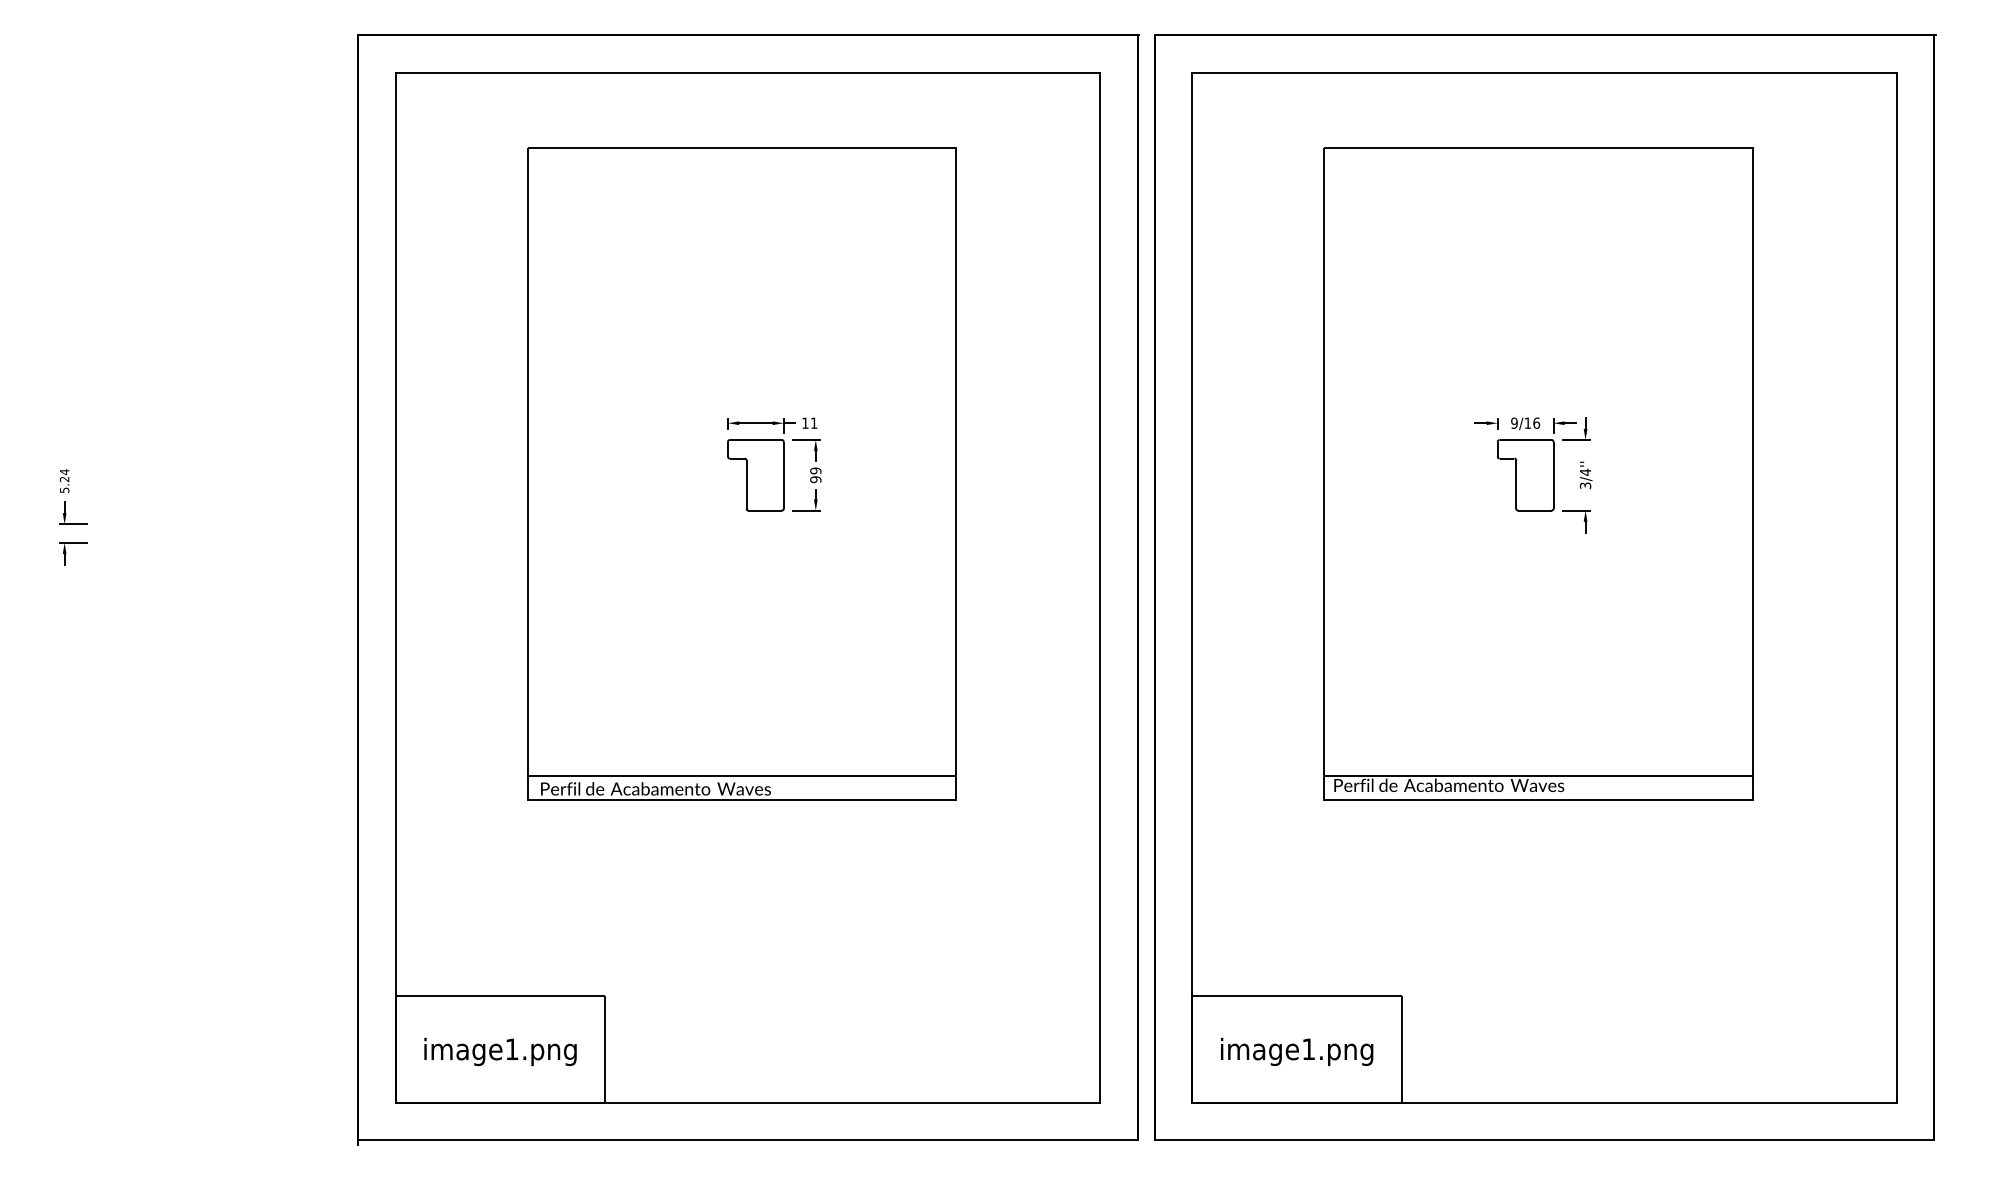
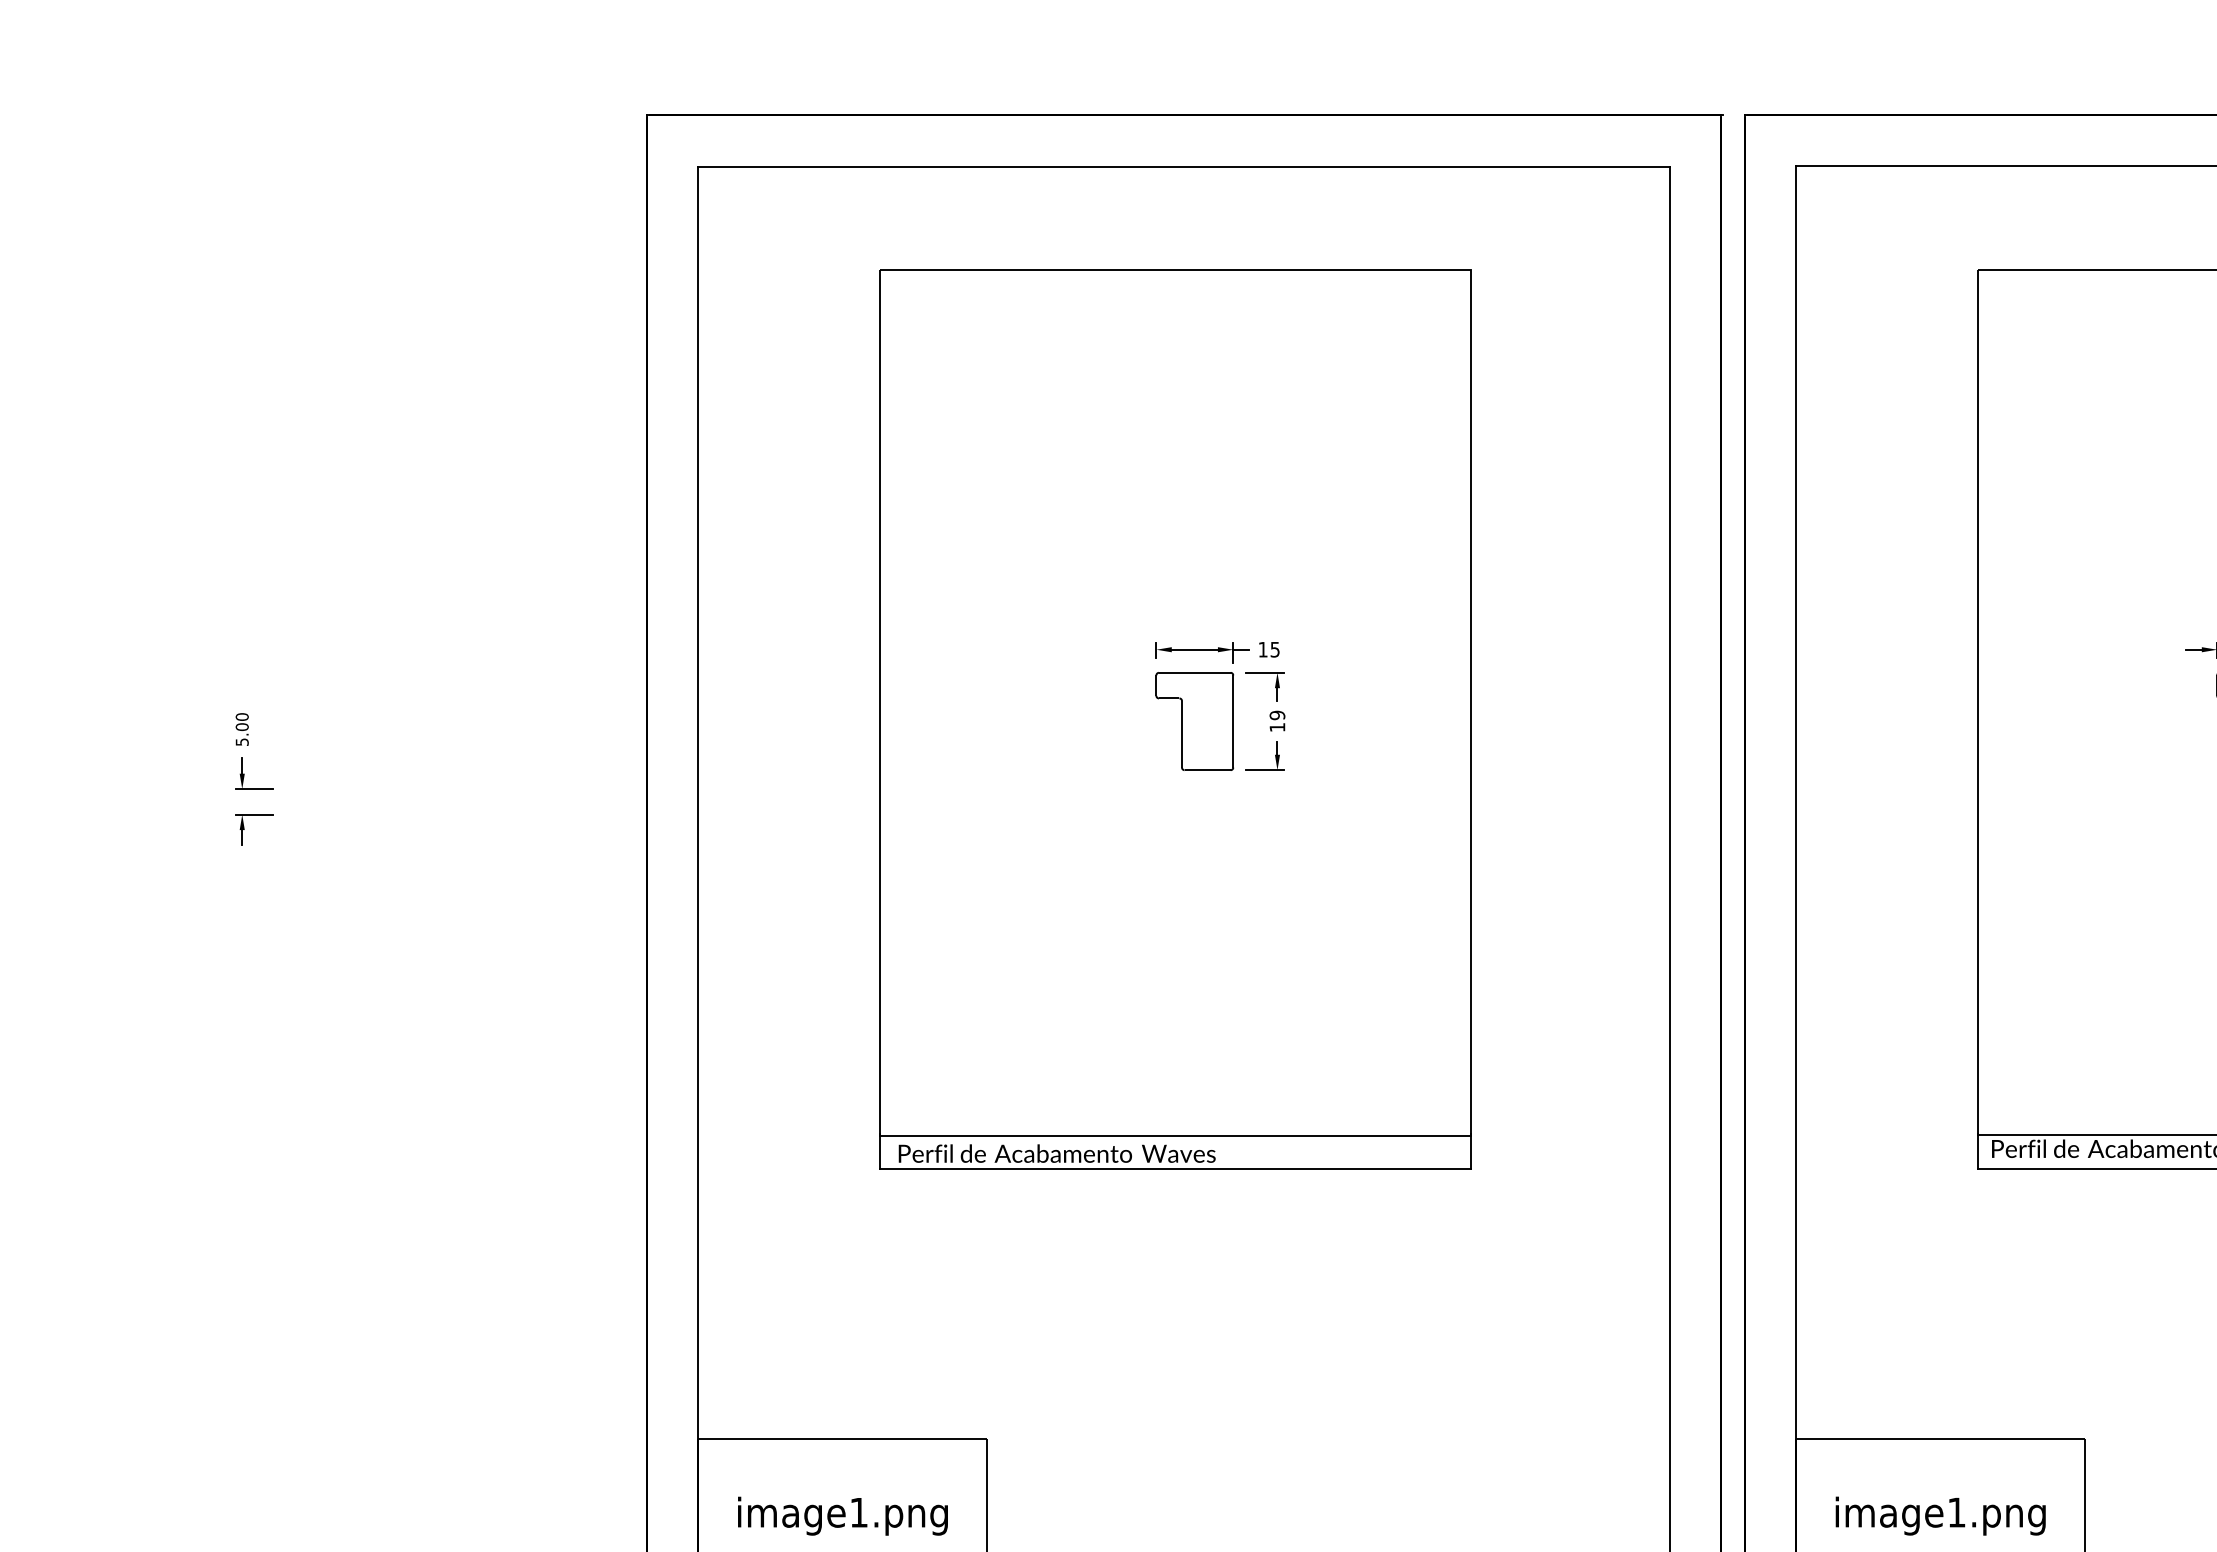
text: (814, 422) -> (1275, 648), 11 -> 15
text: (64, 475) -> (242, 721), 5.24 -> 5.00
text: (815, 479) -> (1277, 727), 99 -> 19

